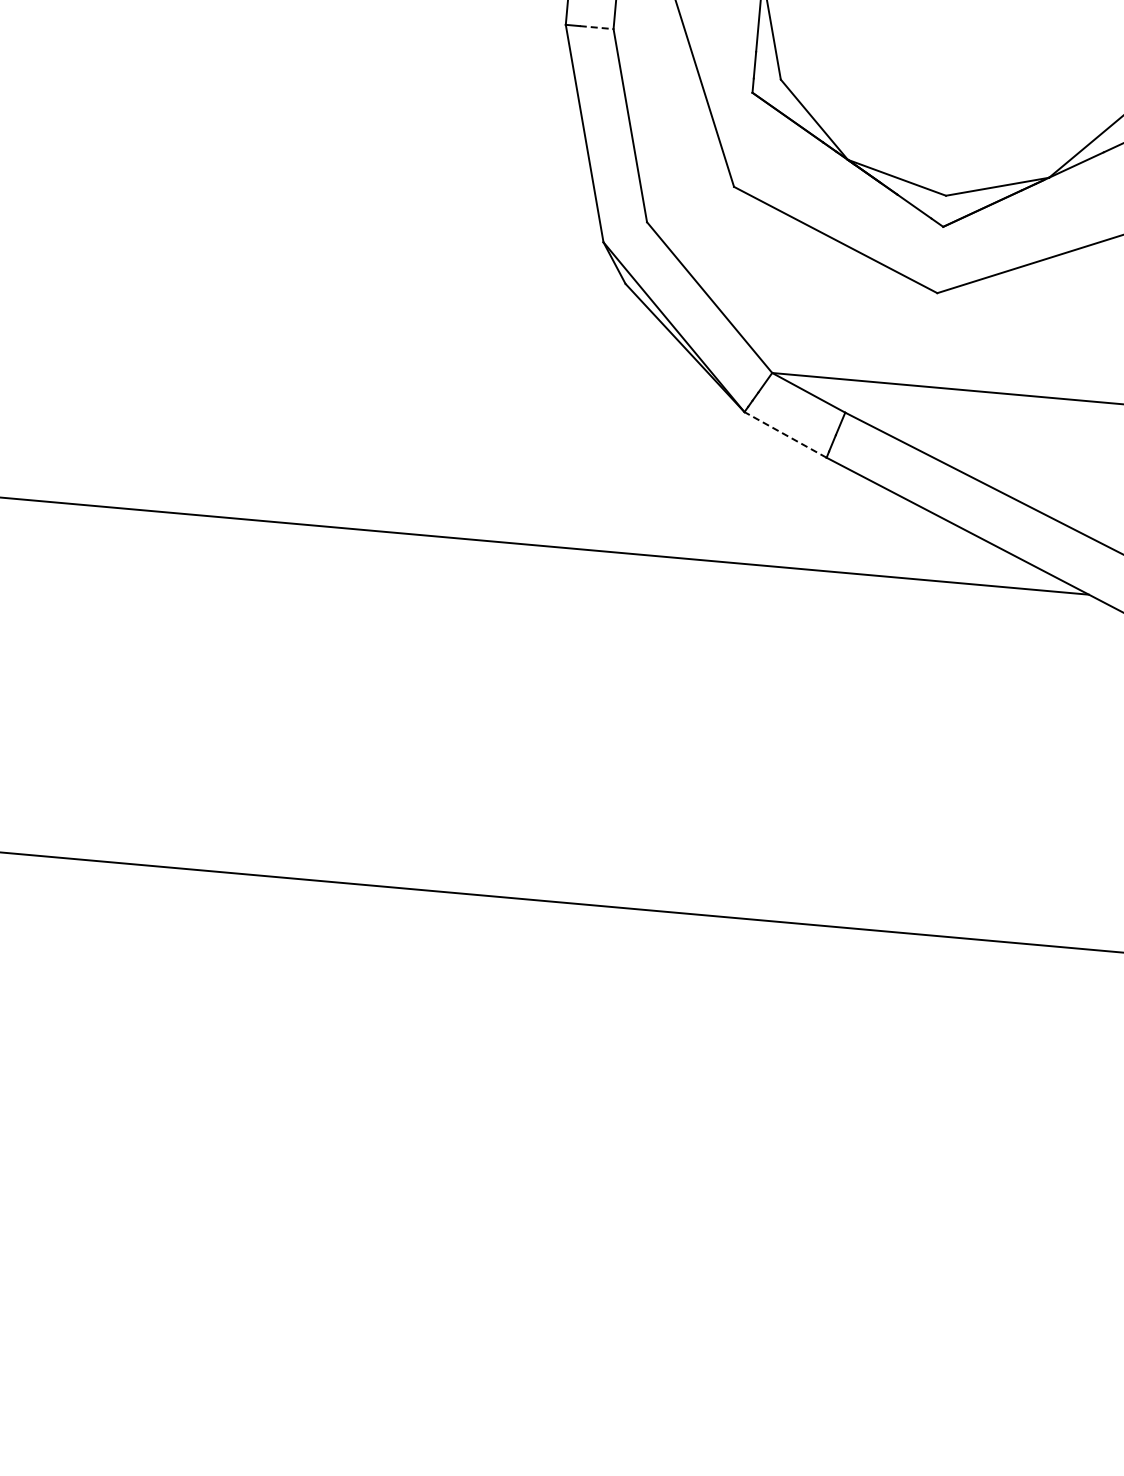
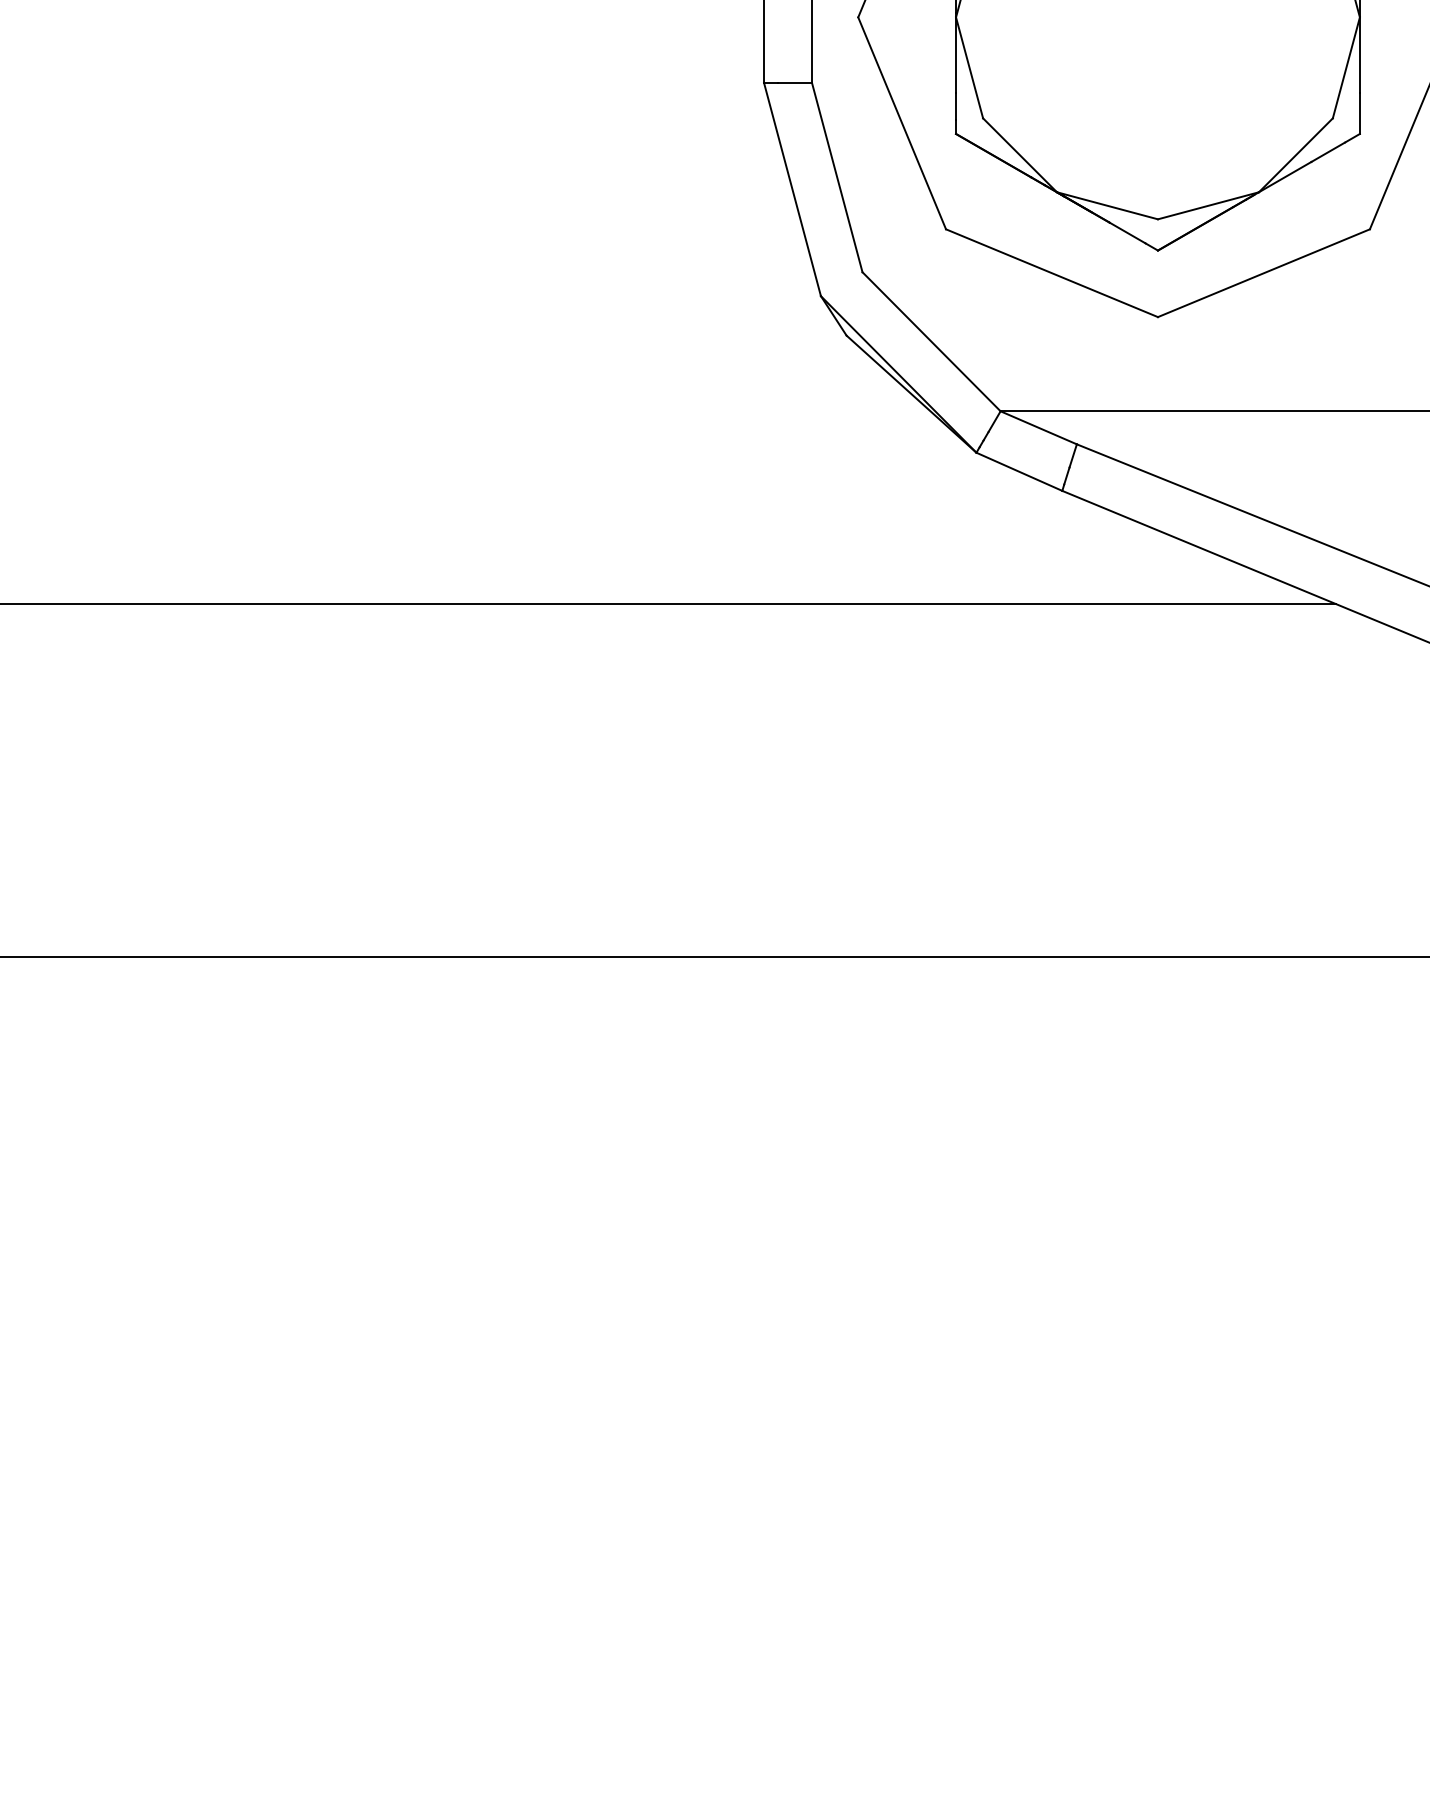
line: (597, 27) -> (795, 82), dashed -> solid
line: (785, 434) -> (1019, 471), dashed -> solid

